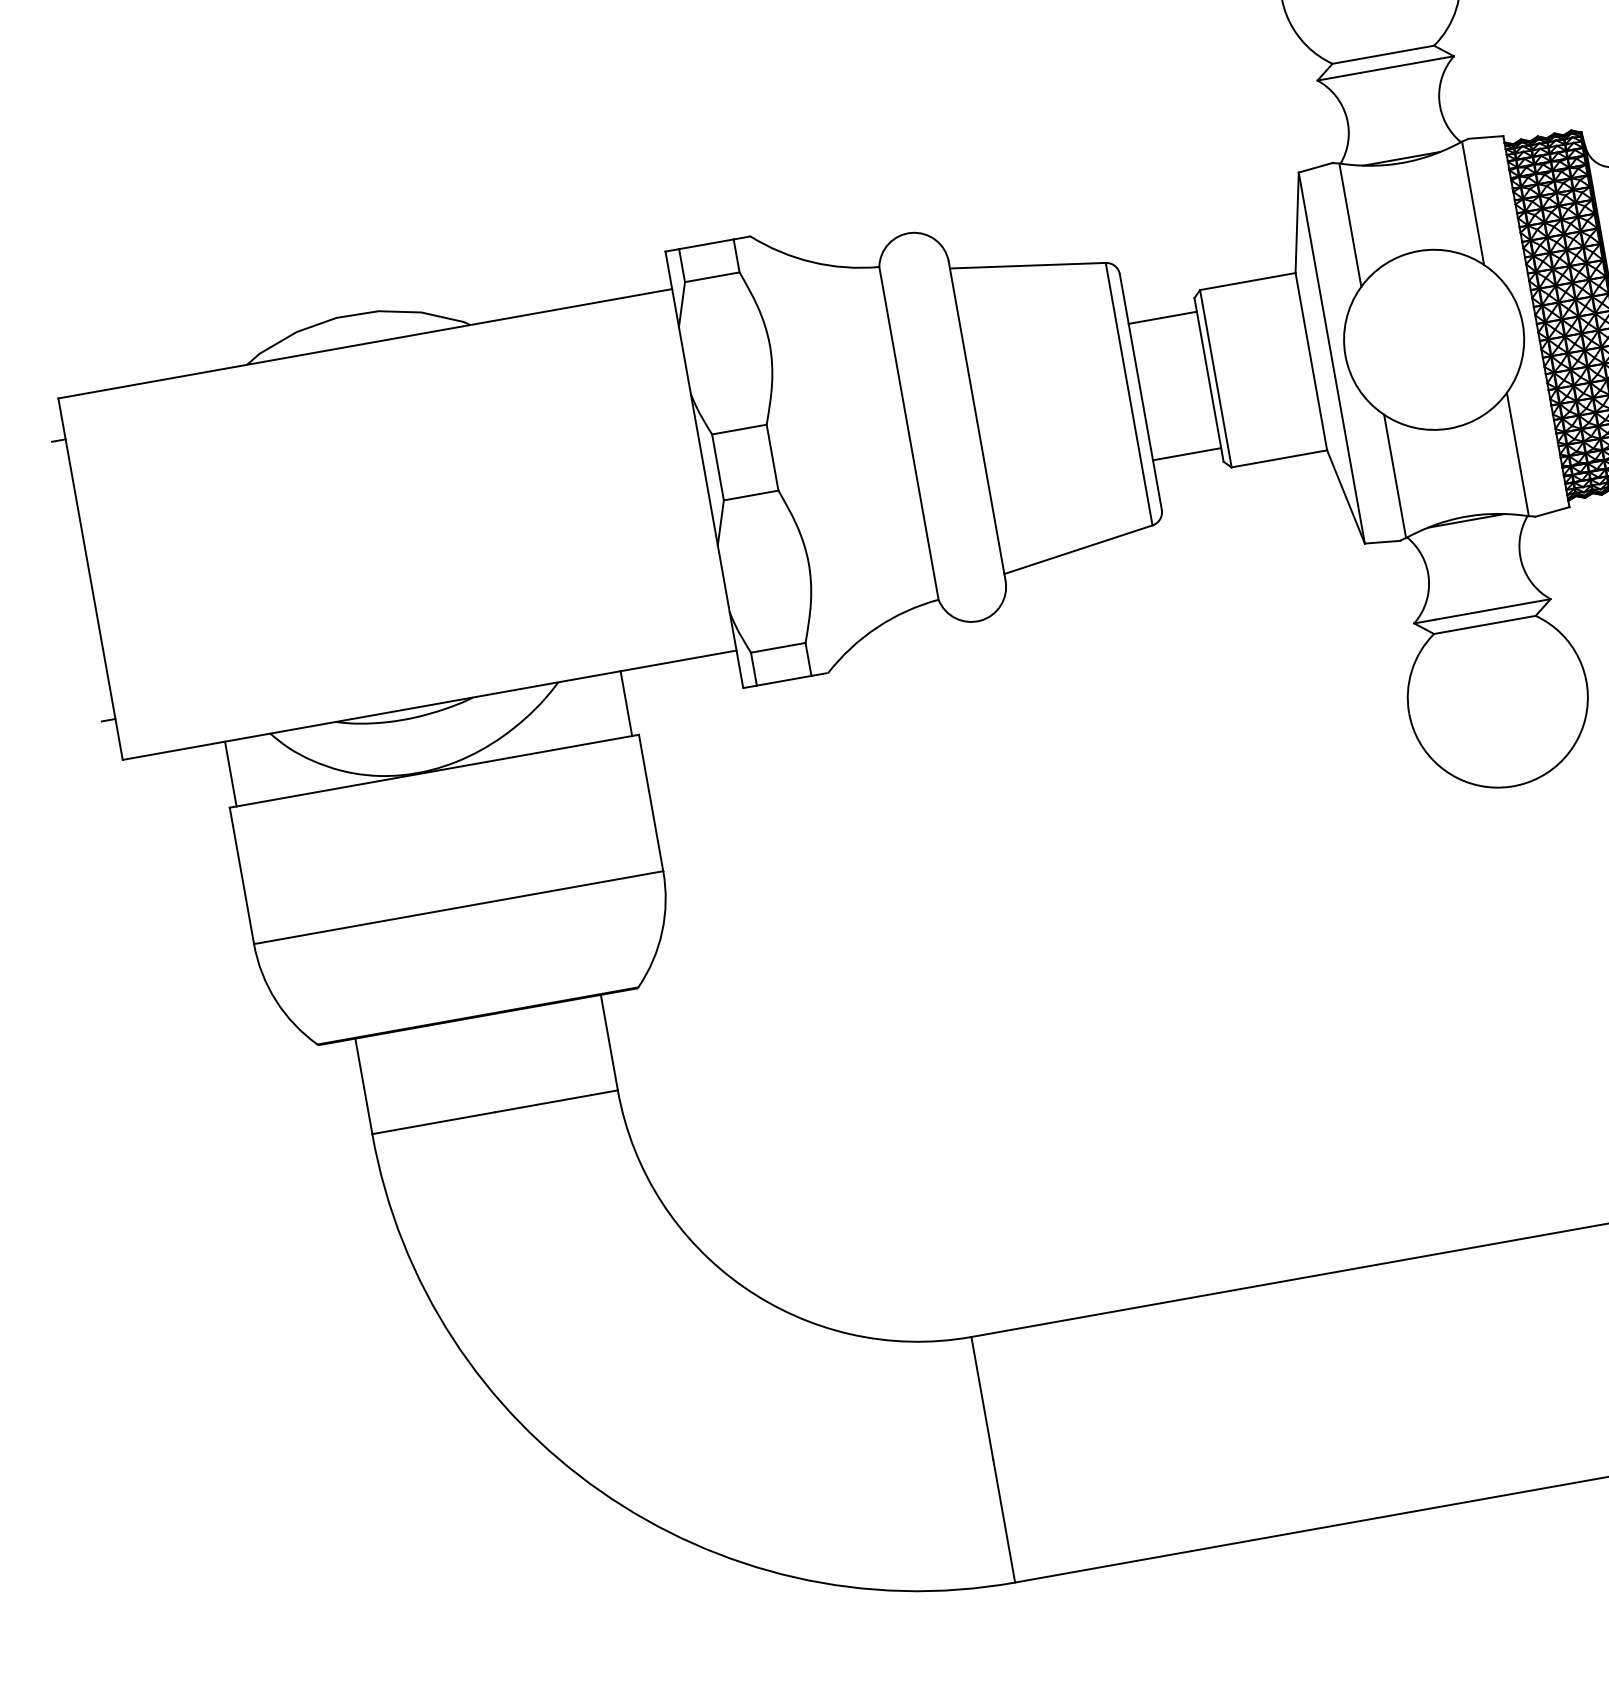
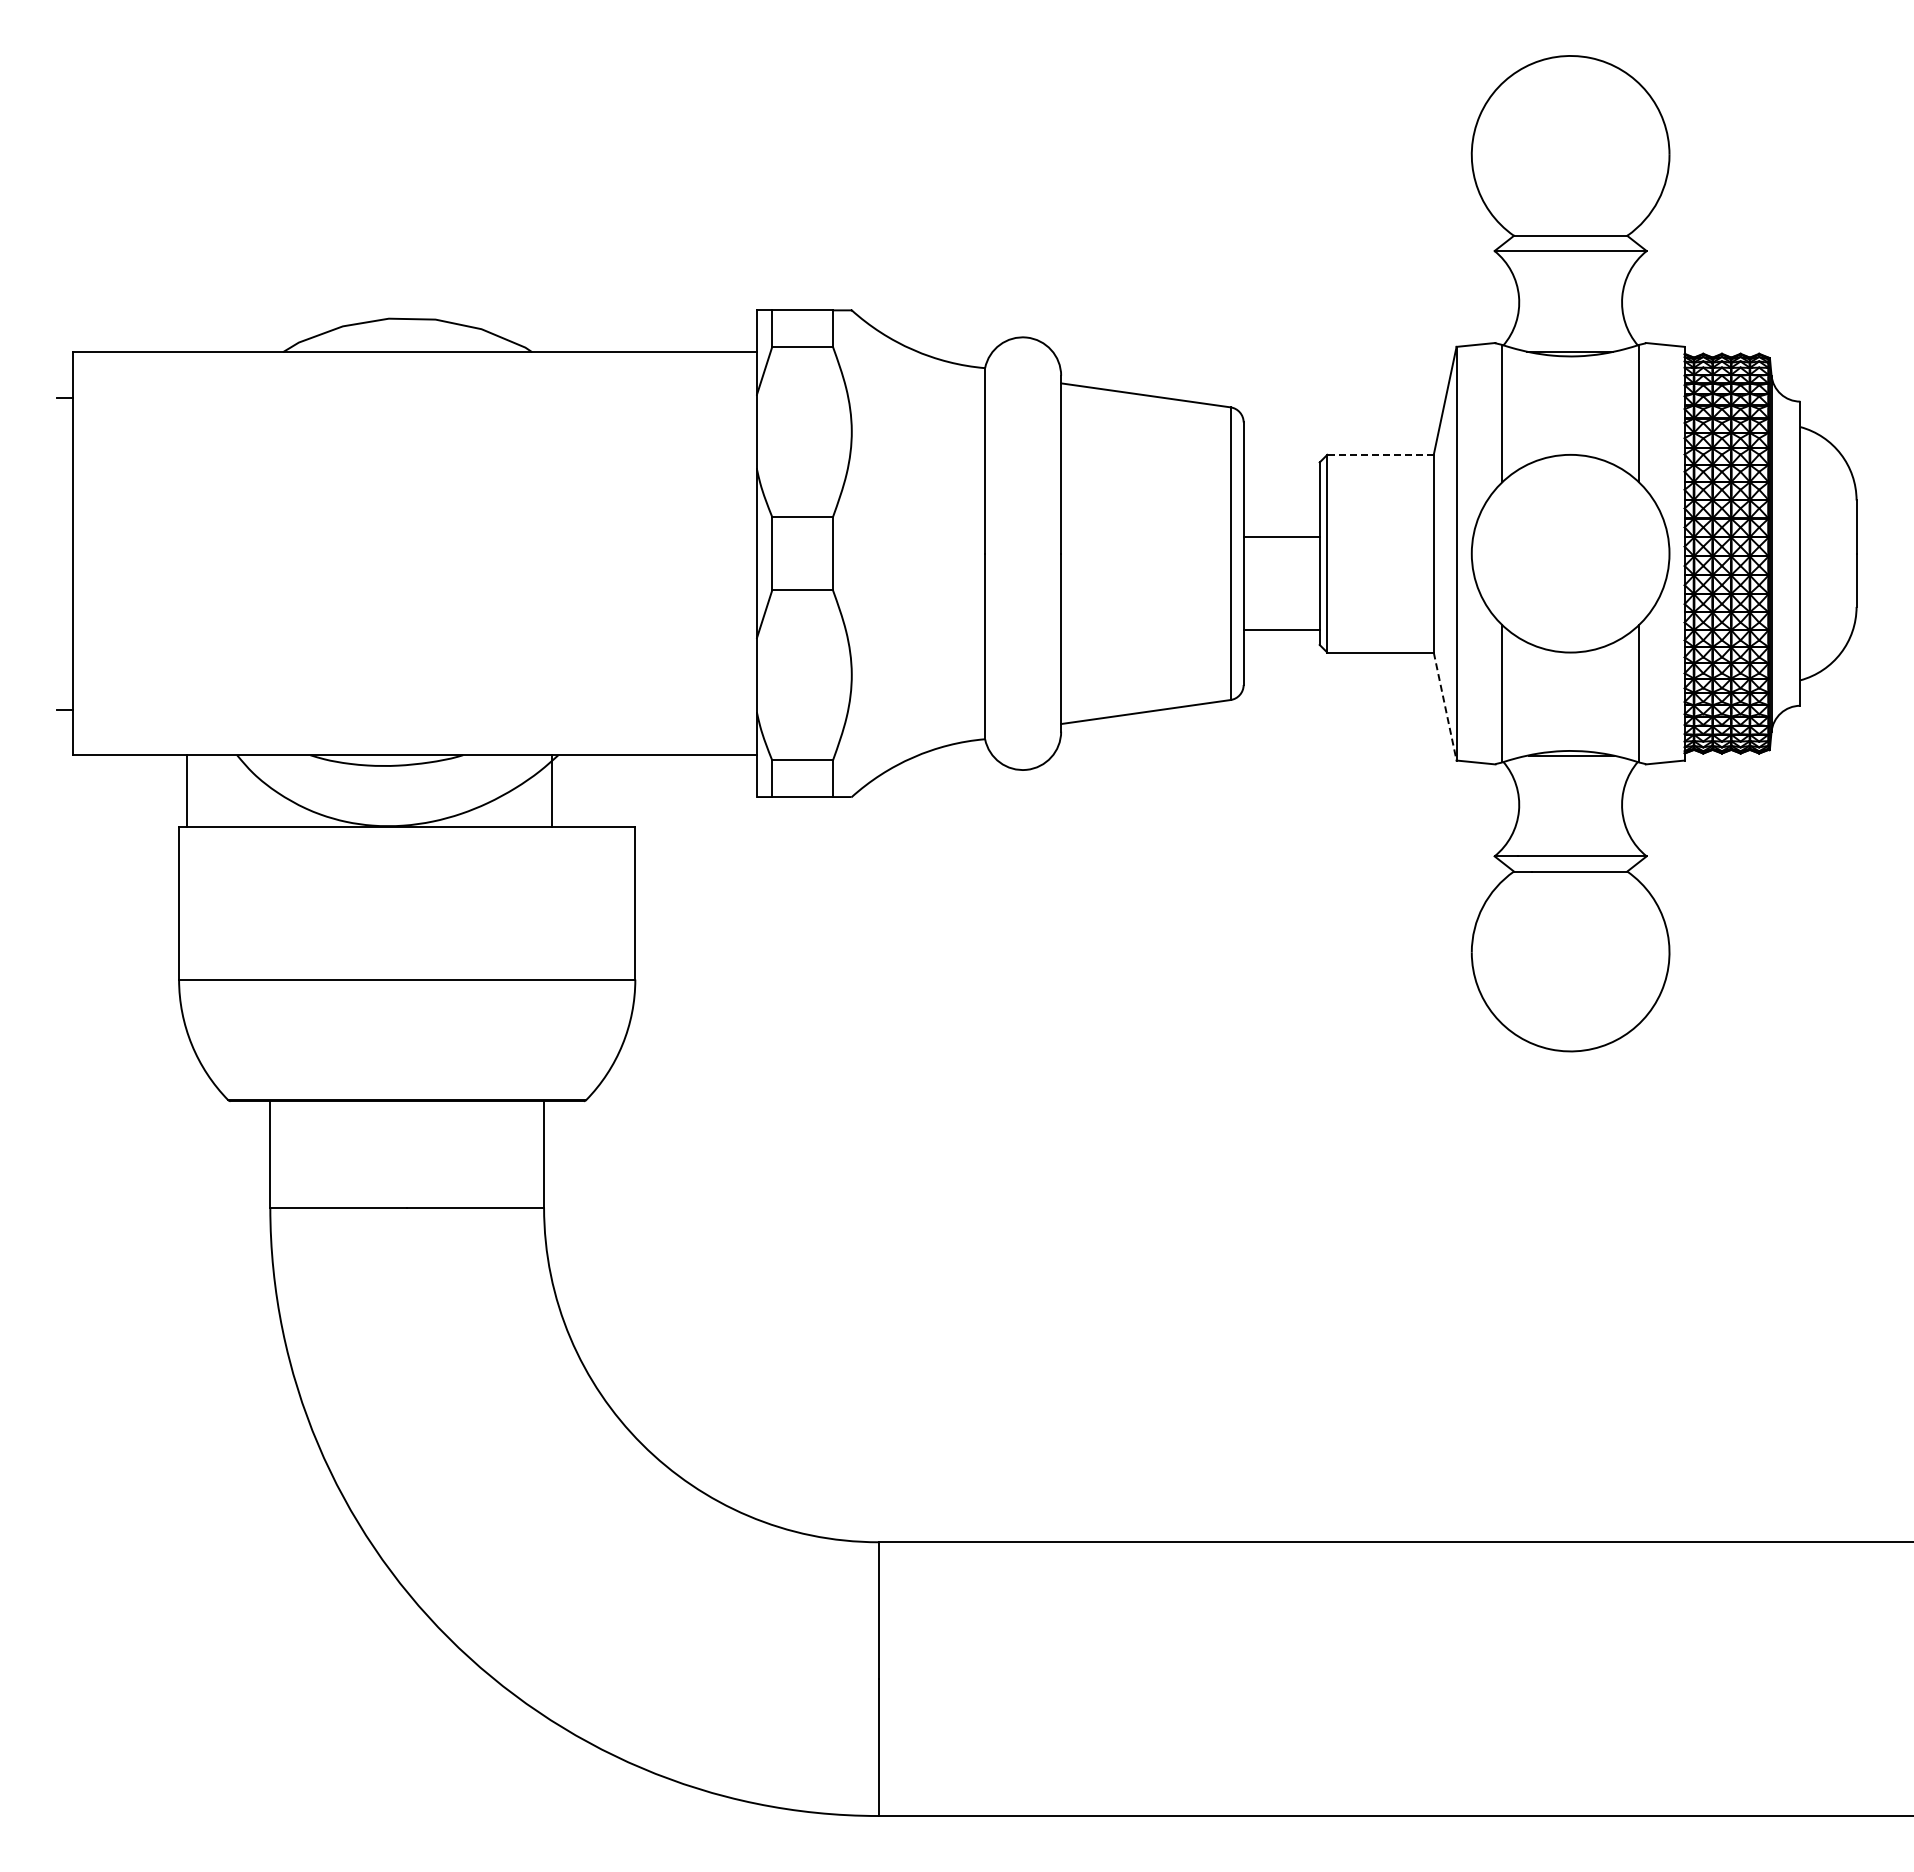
line: (1247, 281) -> (1380, 454), solid -> dashed
line: (1162, 317) -> (1281, 536), moved
line: (1346, 497) -> (1445, 707), solid -> dashed
line: (626, 703) -> (551, 791), moved

